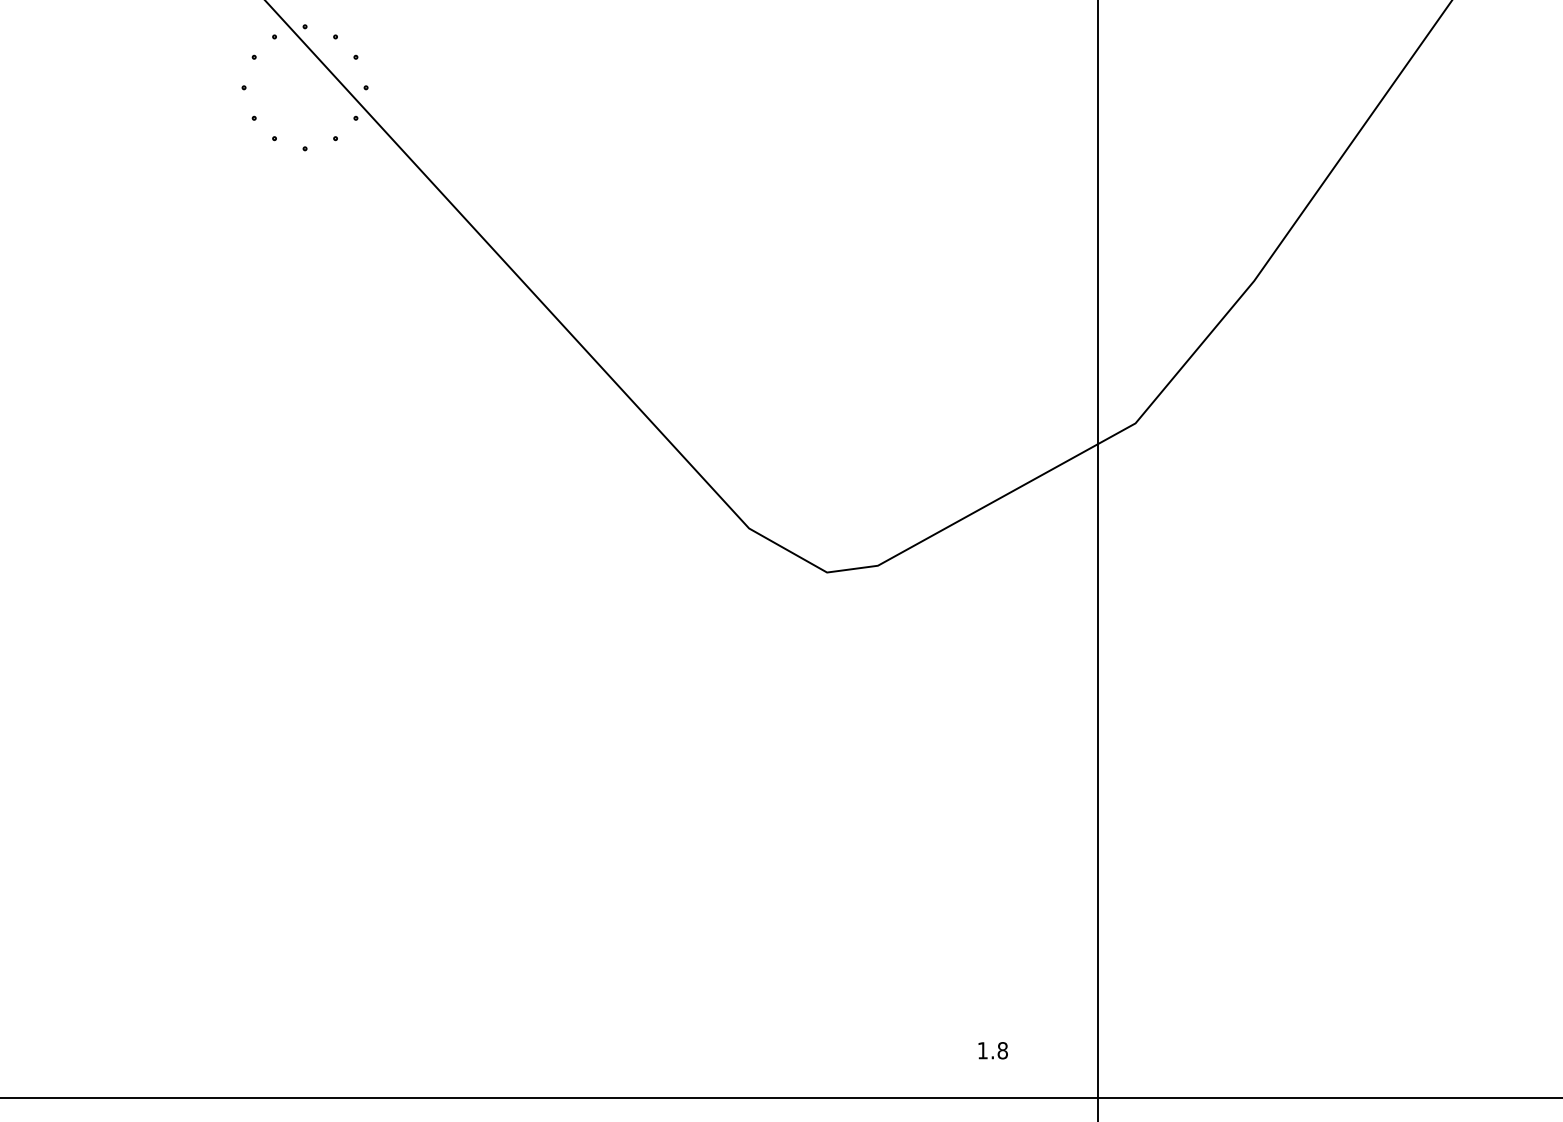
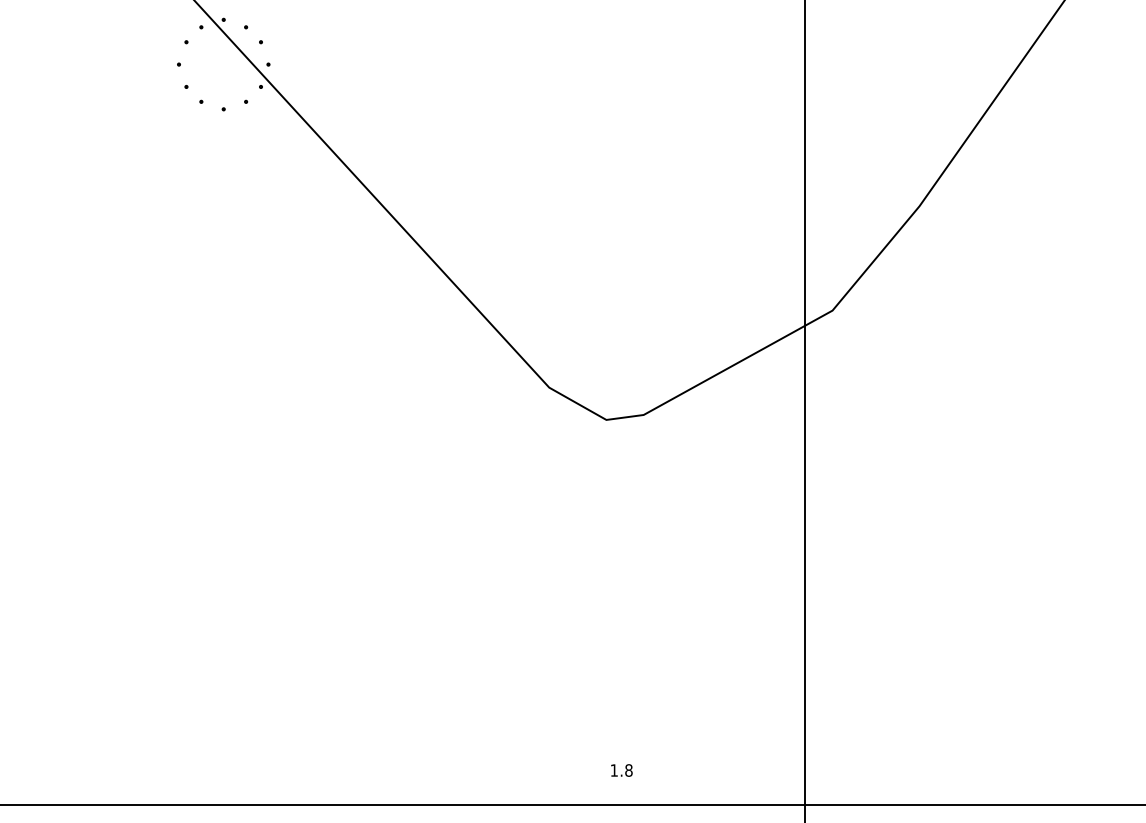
text: (992, 1050) -> (621, 770), moved

